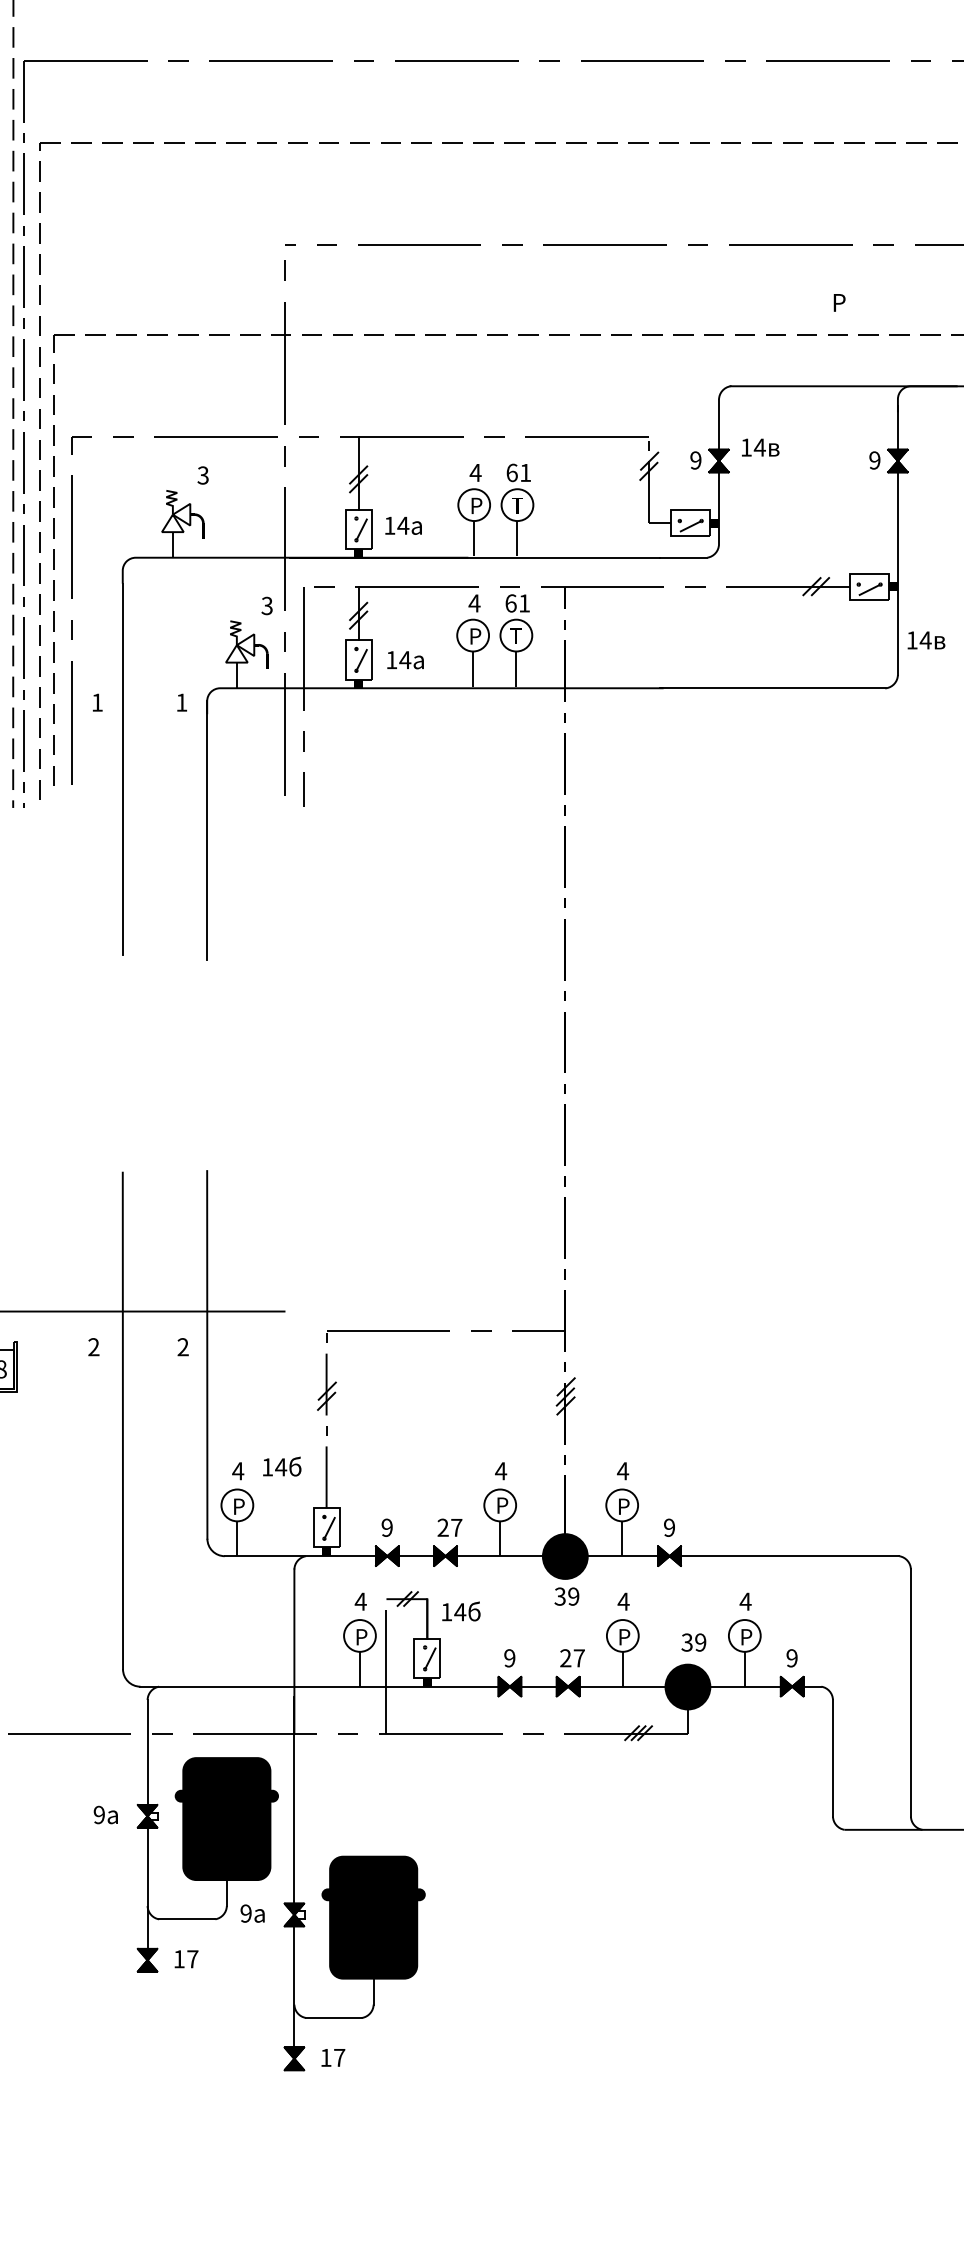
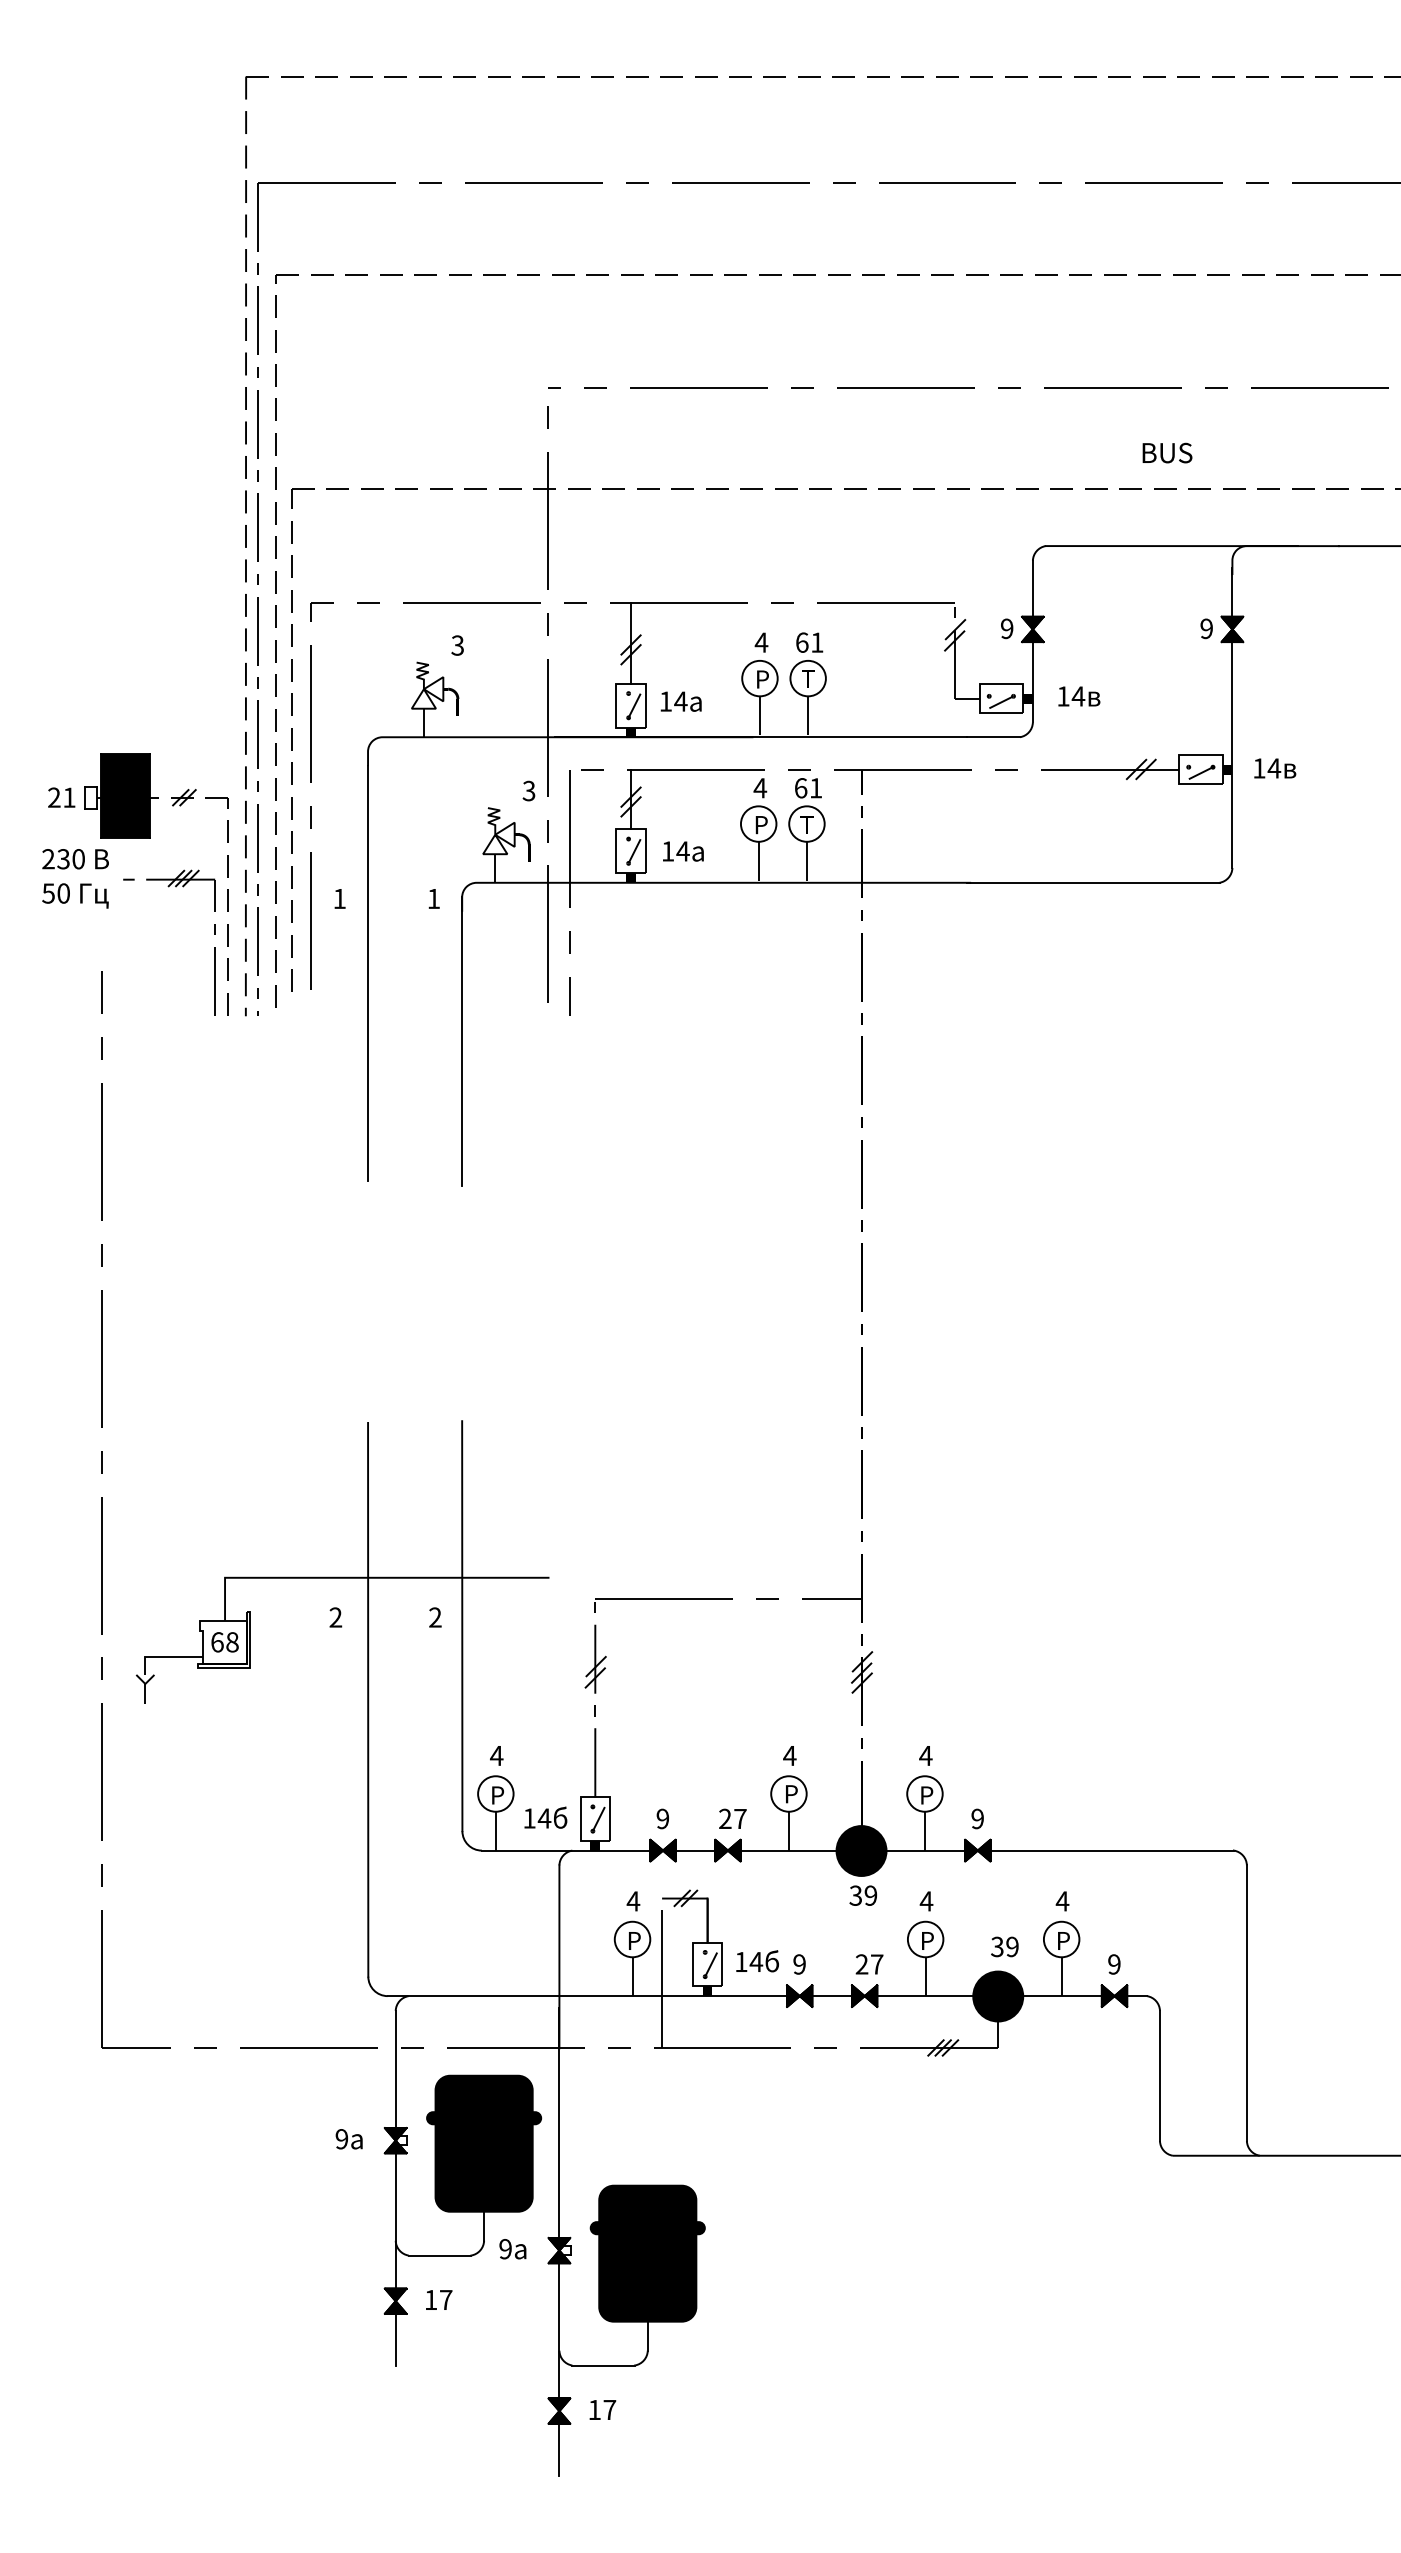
text: (839, 302) -> (1167, 452), P -> BUS
text: (760, 447) -> (1079, 696), moved
text: (926, 640) -> (1275, 768), moved
text: (281, 1466) -> (545, 1817), moved
text: (461, 1611) -> (757, 1961), moved
line: (147, 1994) -> (395, 2339), added
line: (294, 2093) -> (559, 2449), added

